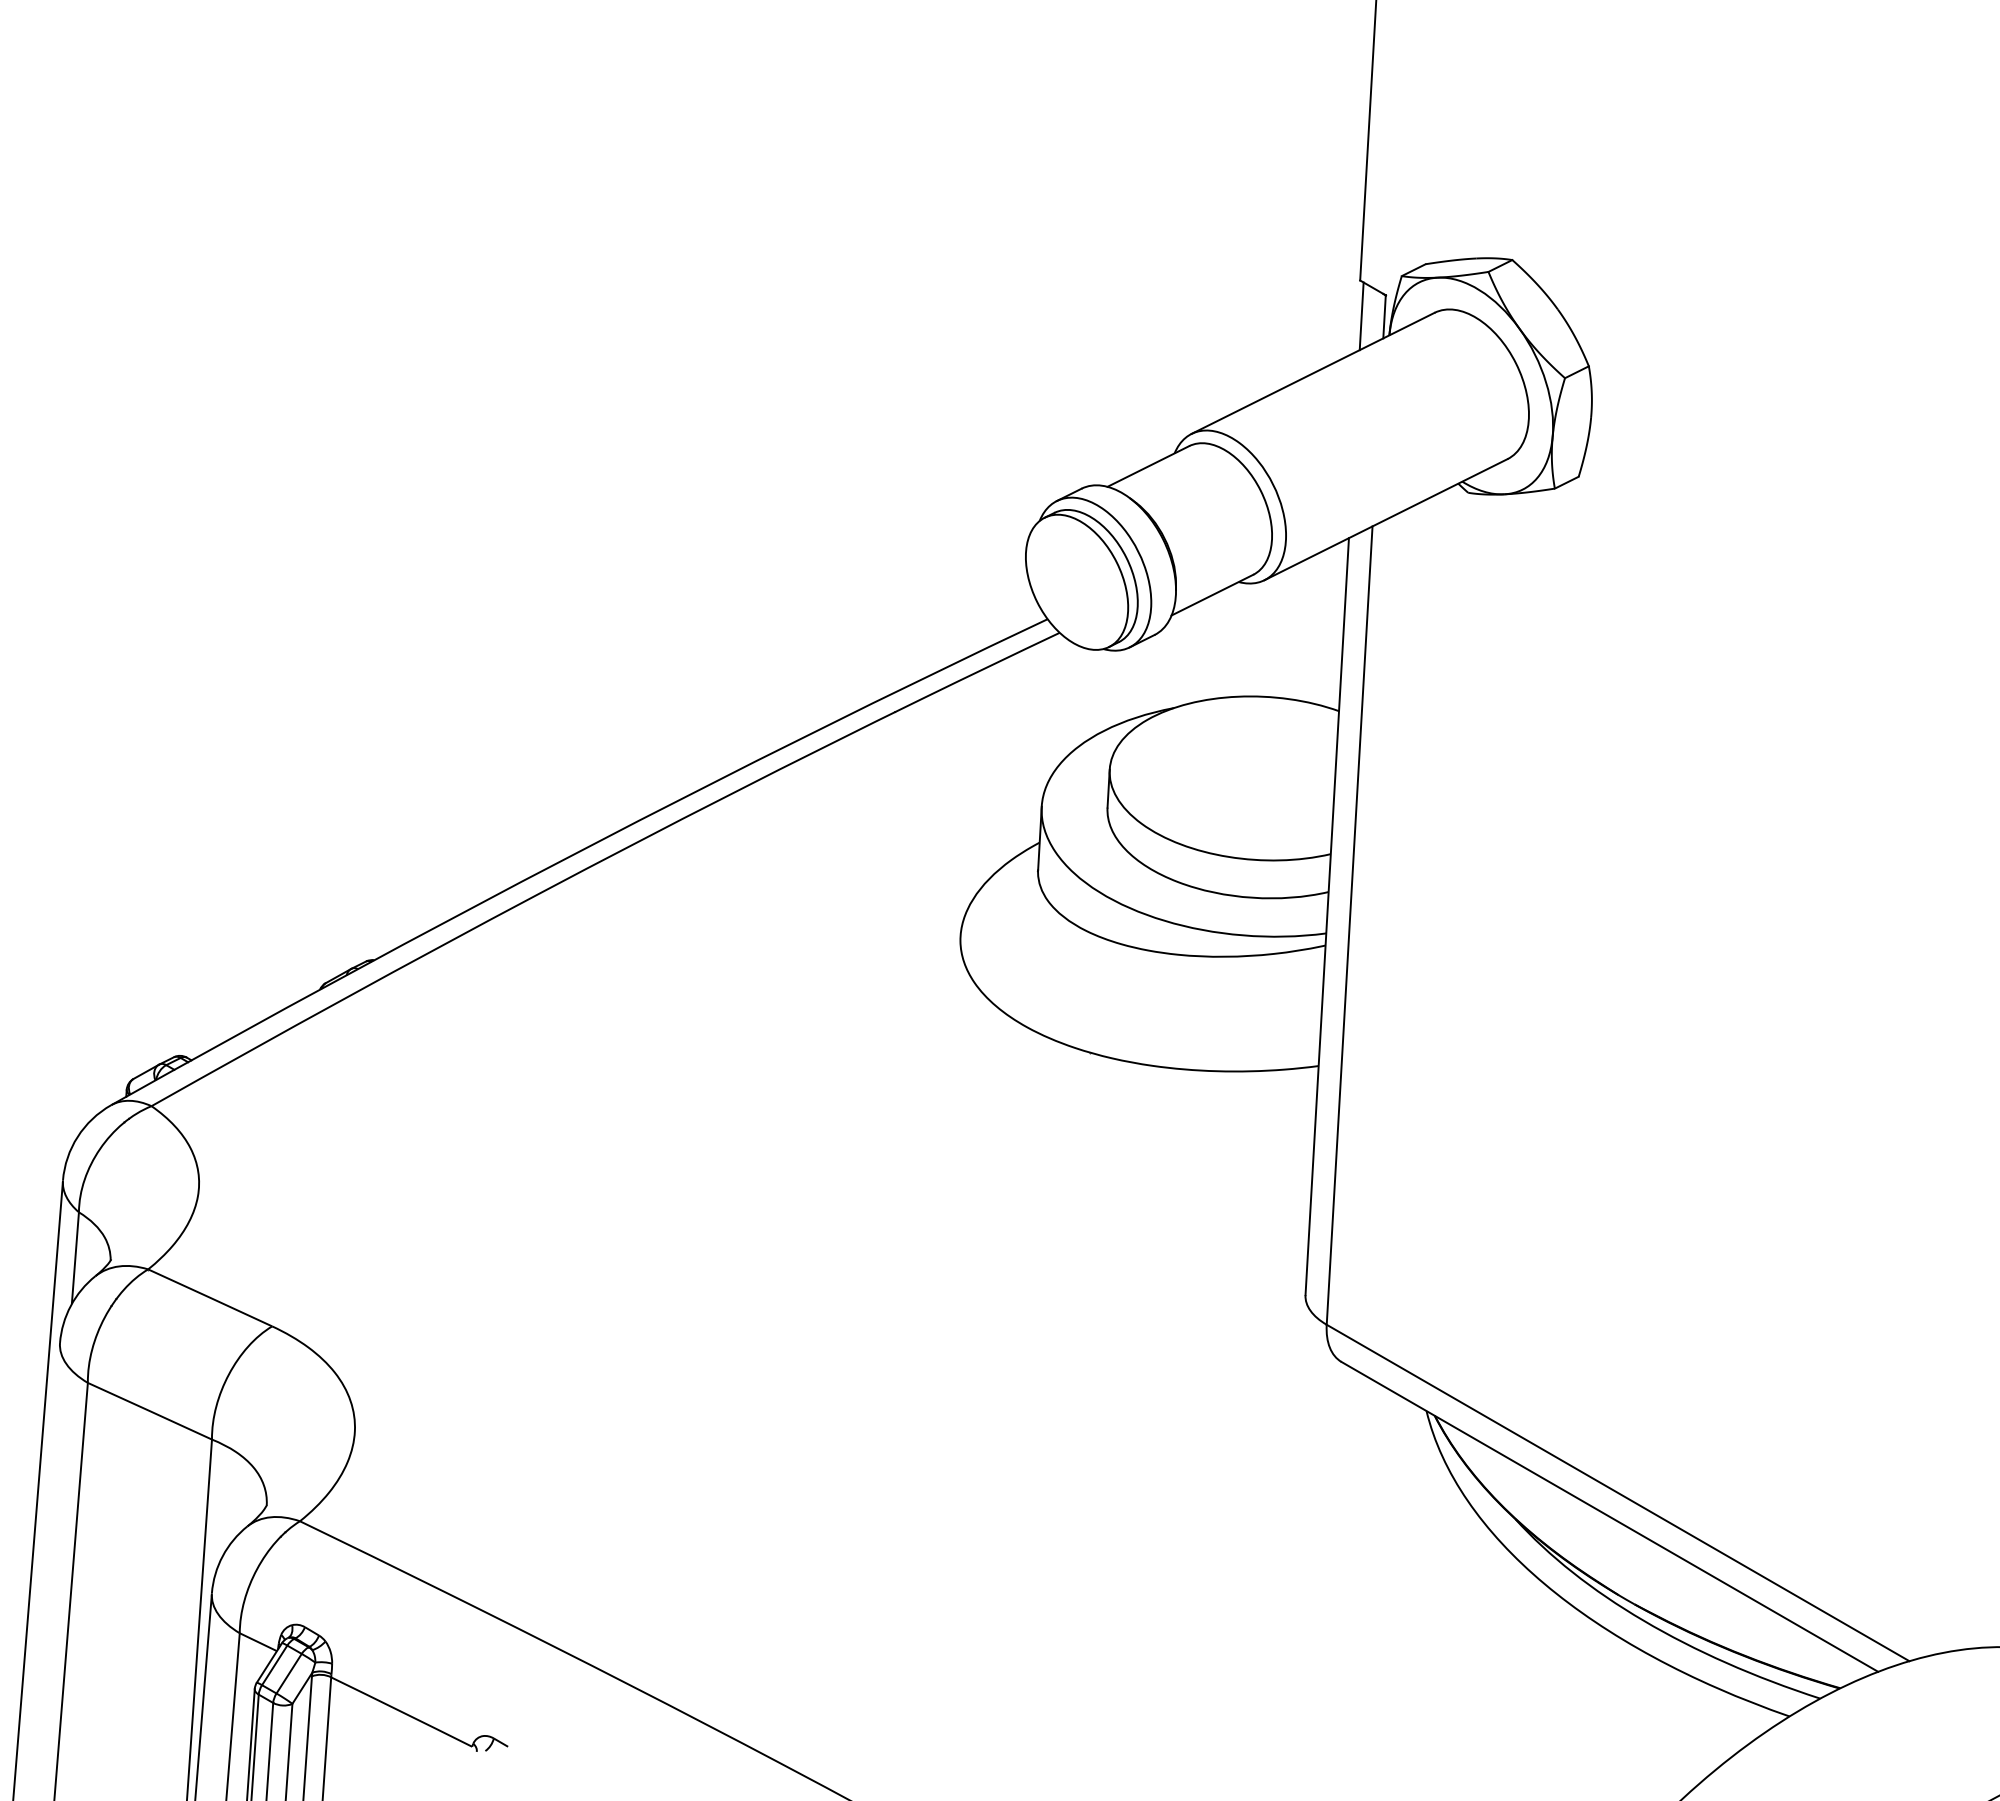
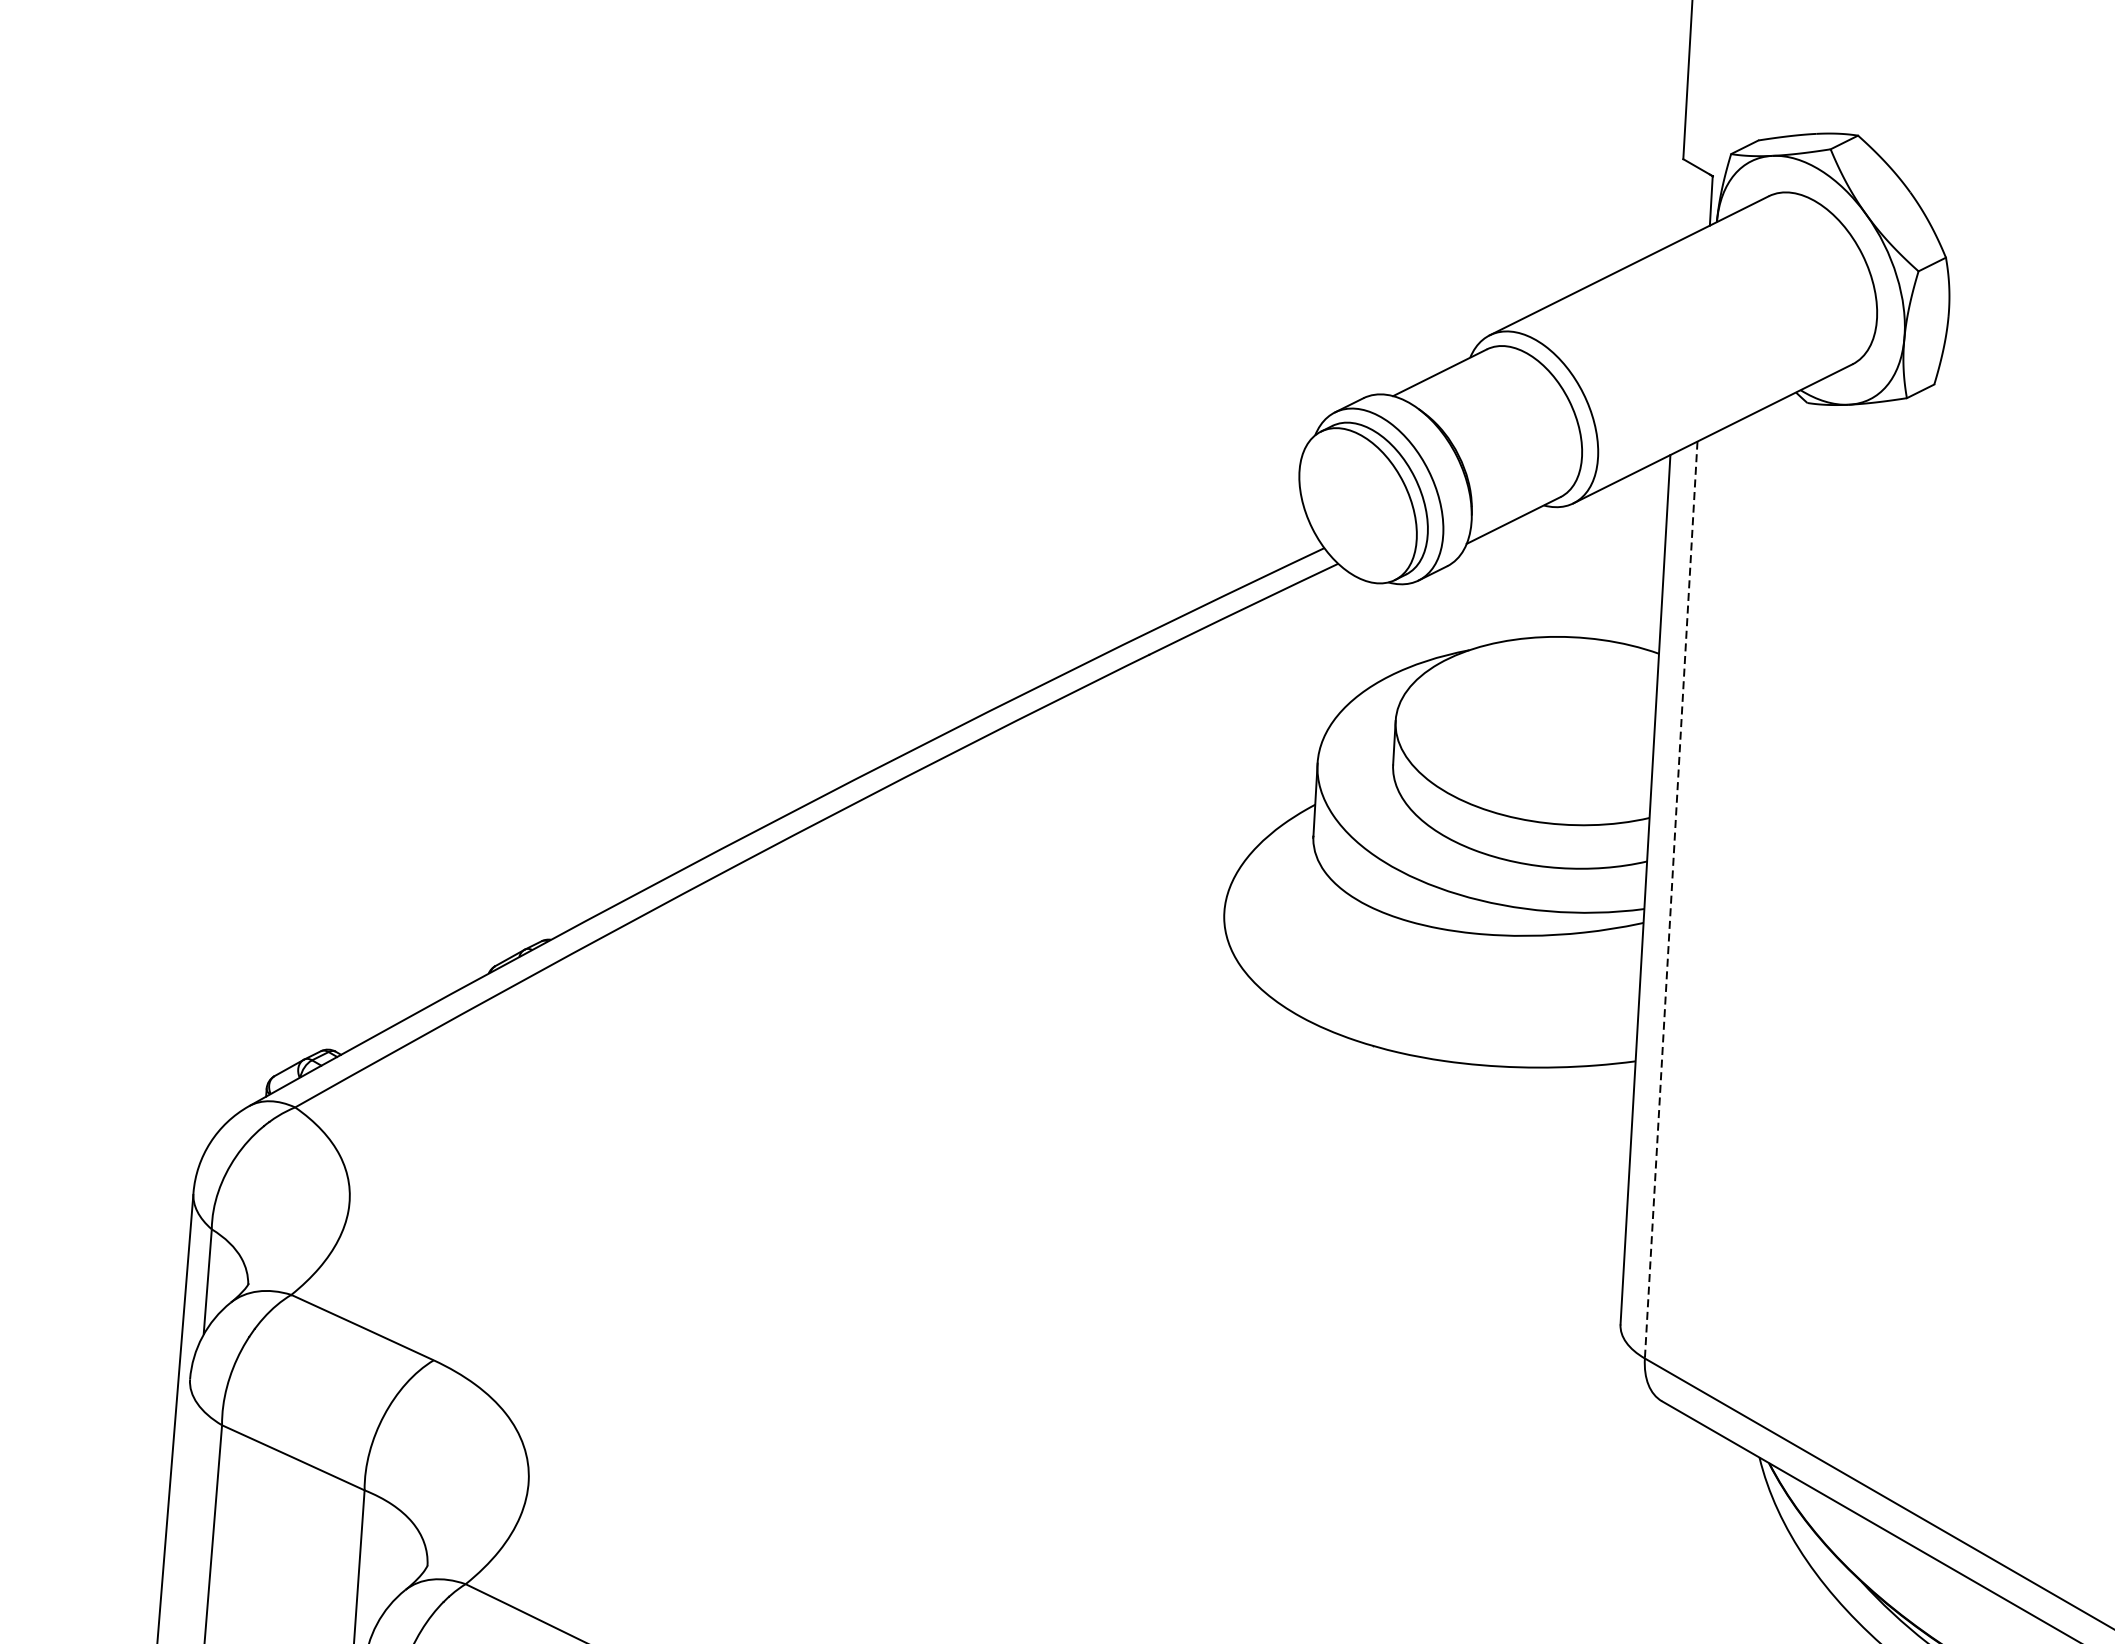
line: (1361, 316) -> (1684, 200), removed
line: (1349, 925) -> (1671, 899), solid -> dashed

